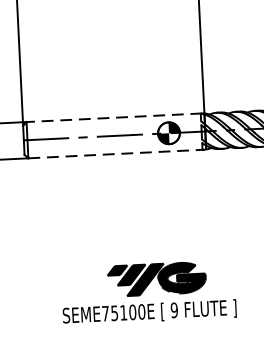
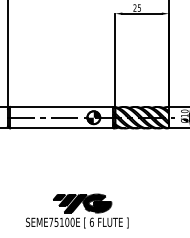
line: (115, 116) -> (62, 106), dashed -> solid
line: (116, 154) -> (62, 128), dashed -> solid
text: (173, 308) -> (91, 221), 9 -> 6

